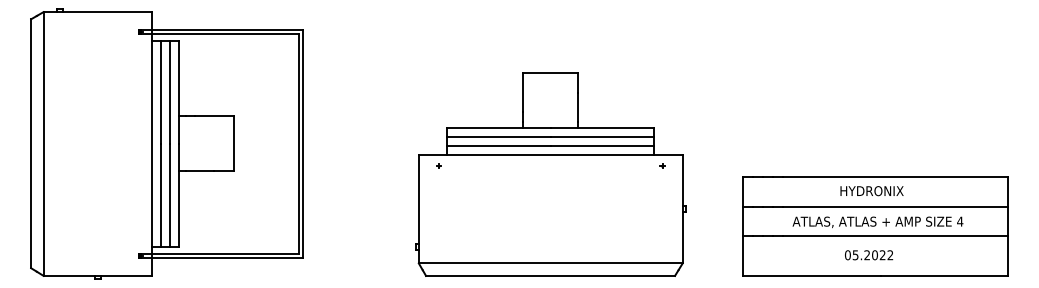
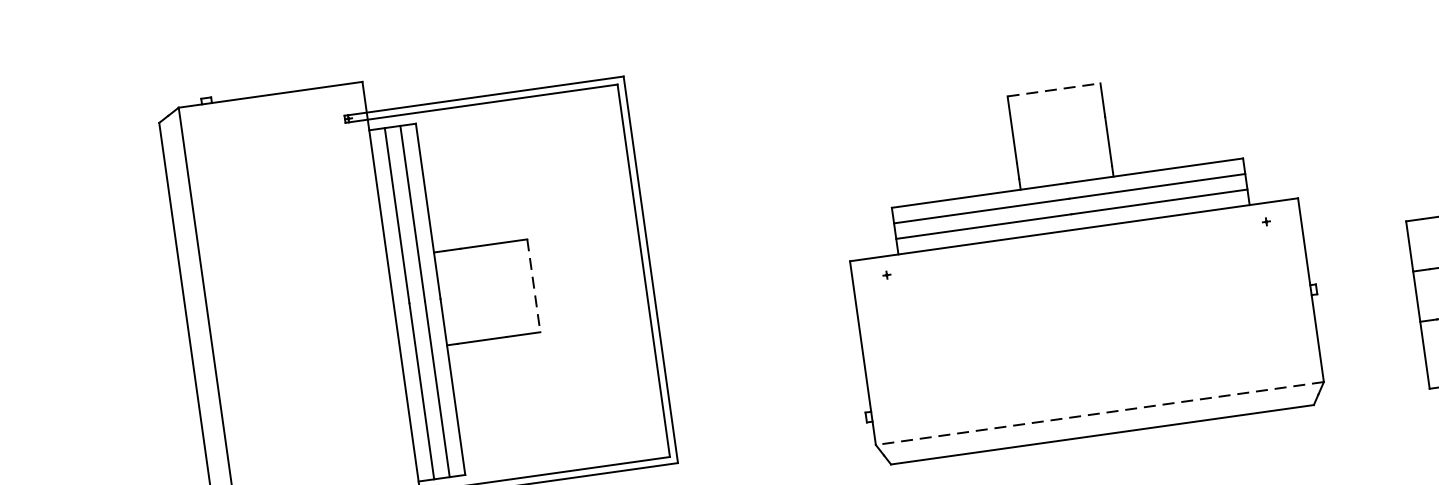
line: (551, 72) -> (1055, 89), solid -> dashed
line: (234, 144) -> (534, 287), solid -> dashed
line: (550, 263) -> (1099, 413), solid -> dashed

